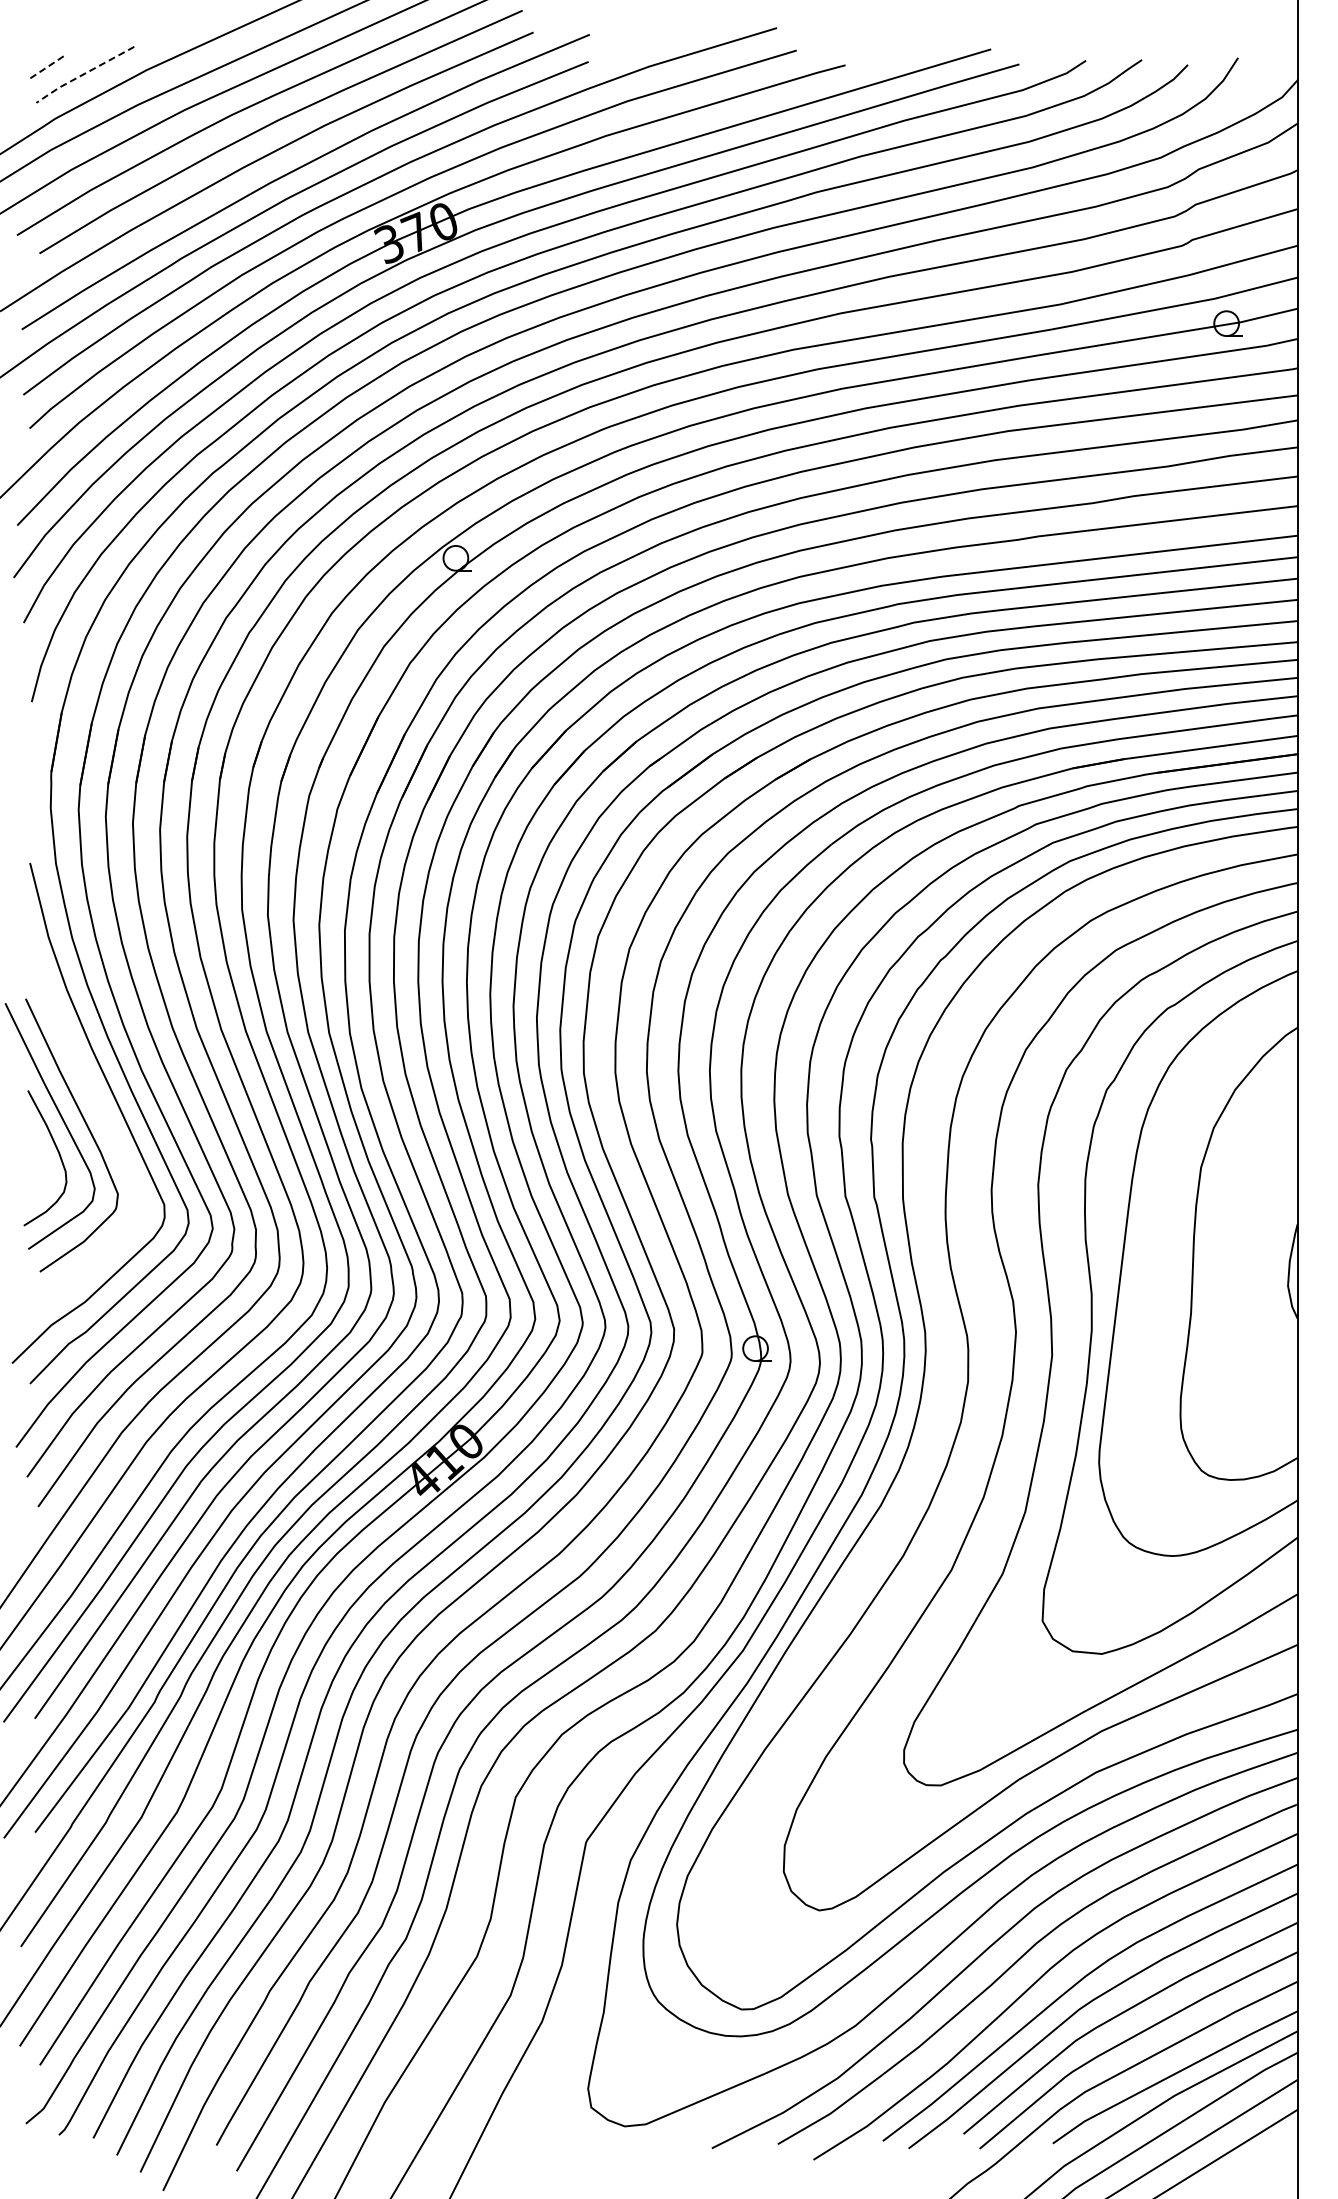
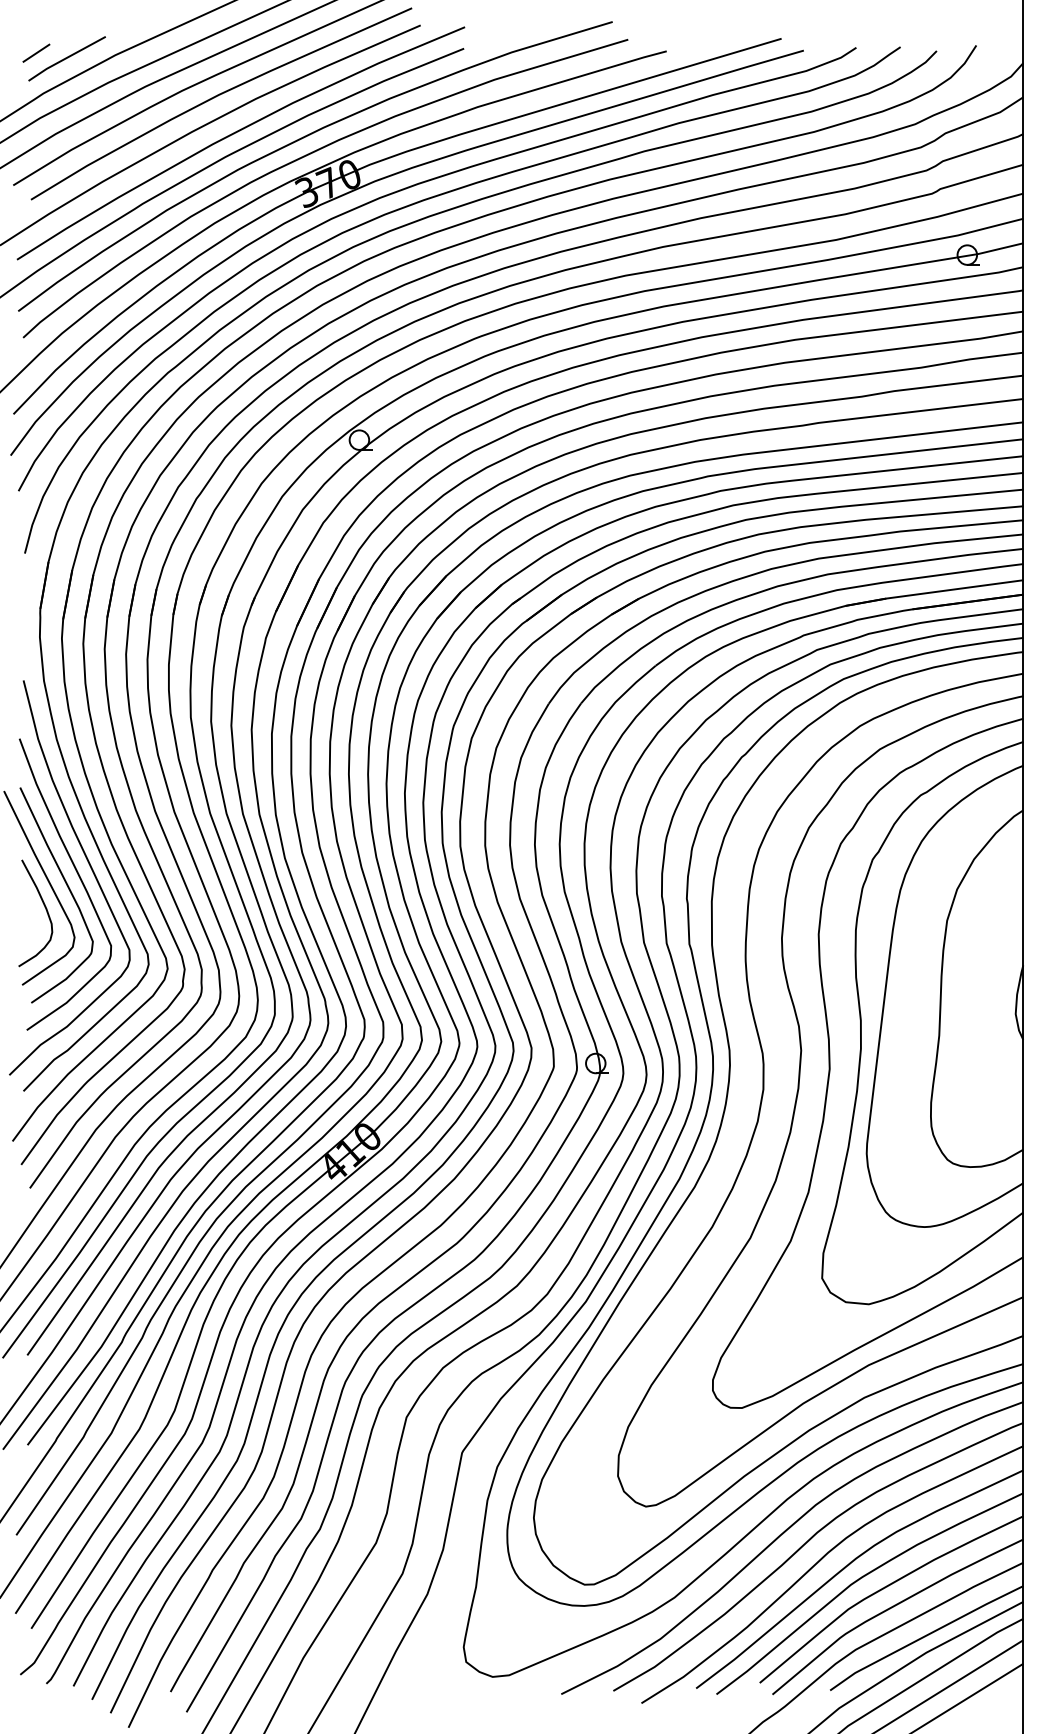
line: (46, 67) -> (36, 53), dashed -> solid
line: (83, 74) -> (65, 58), dashed -> solid
curve: (100, 1113) -> (79, 878), added

